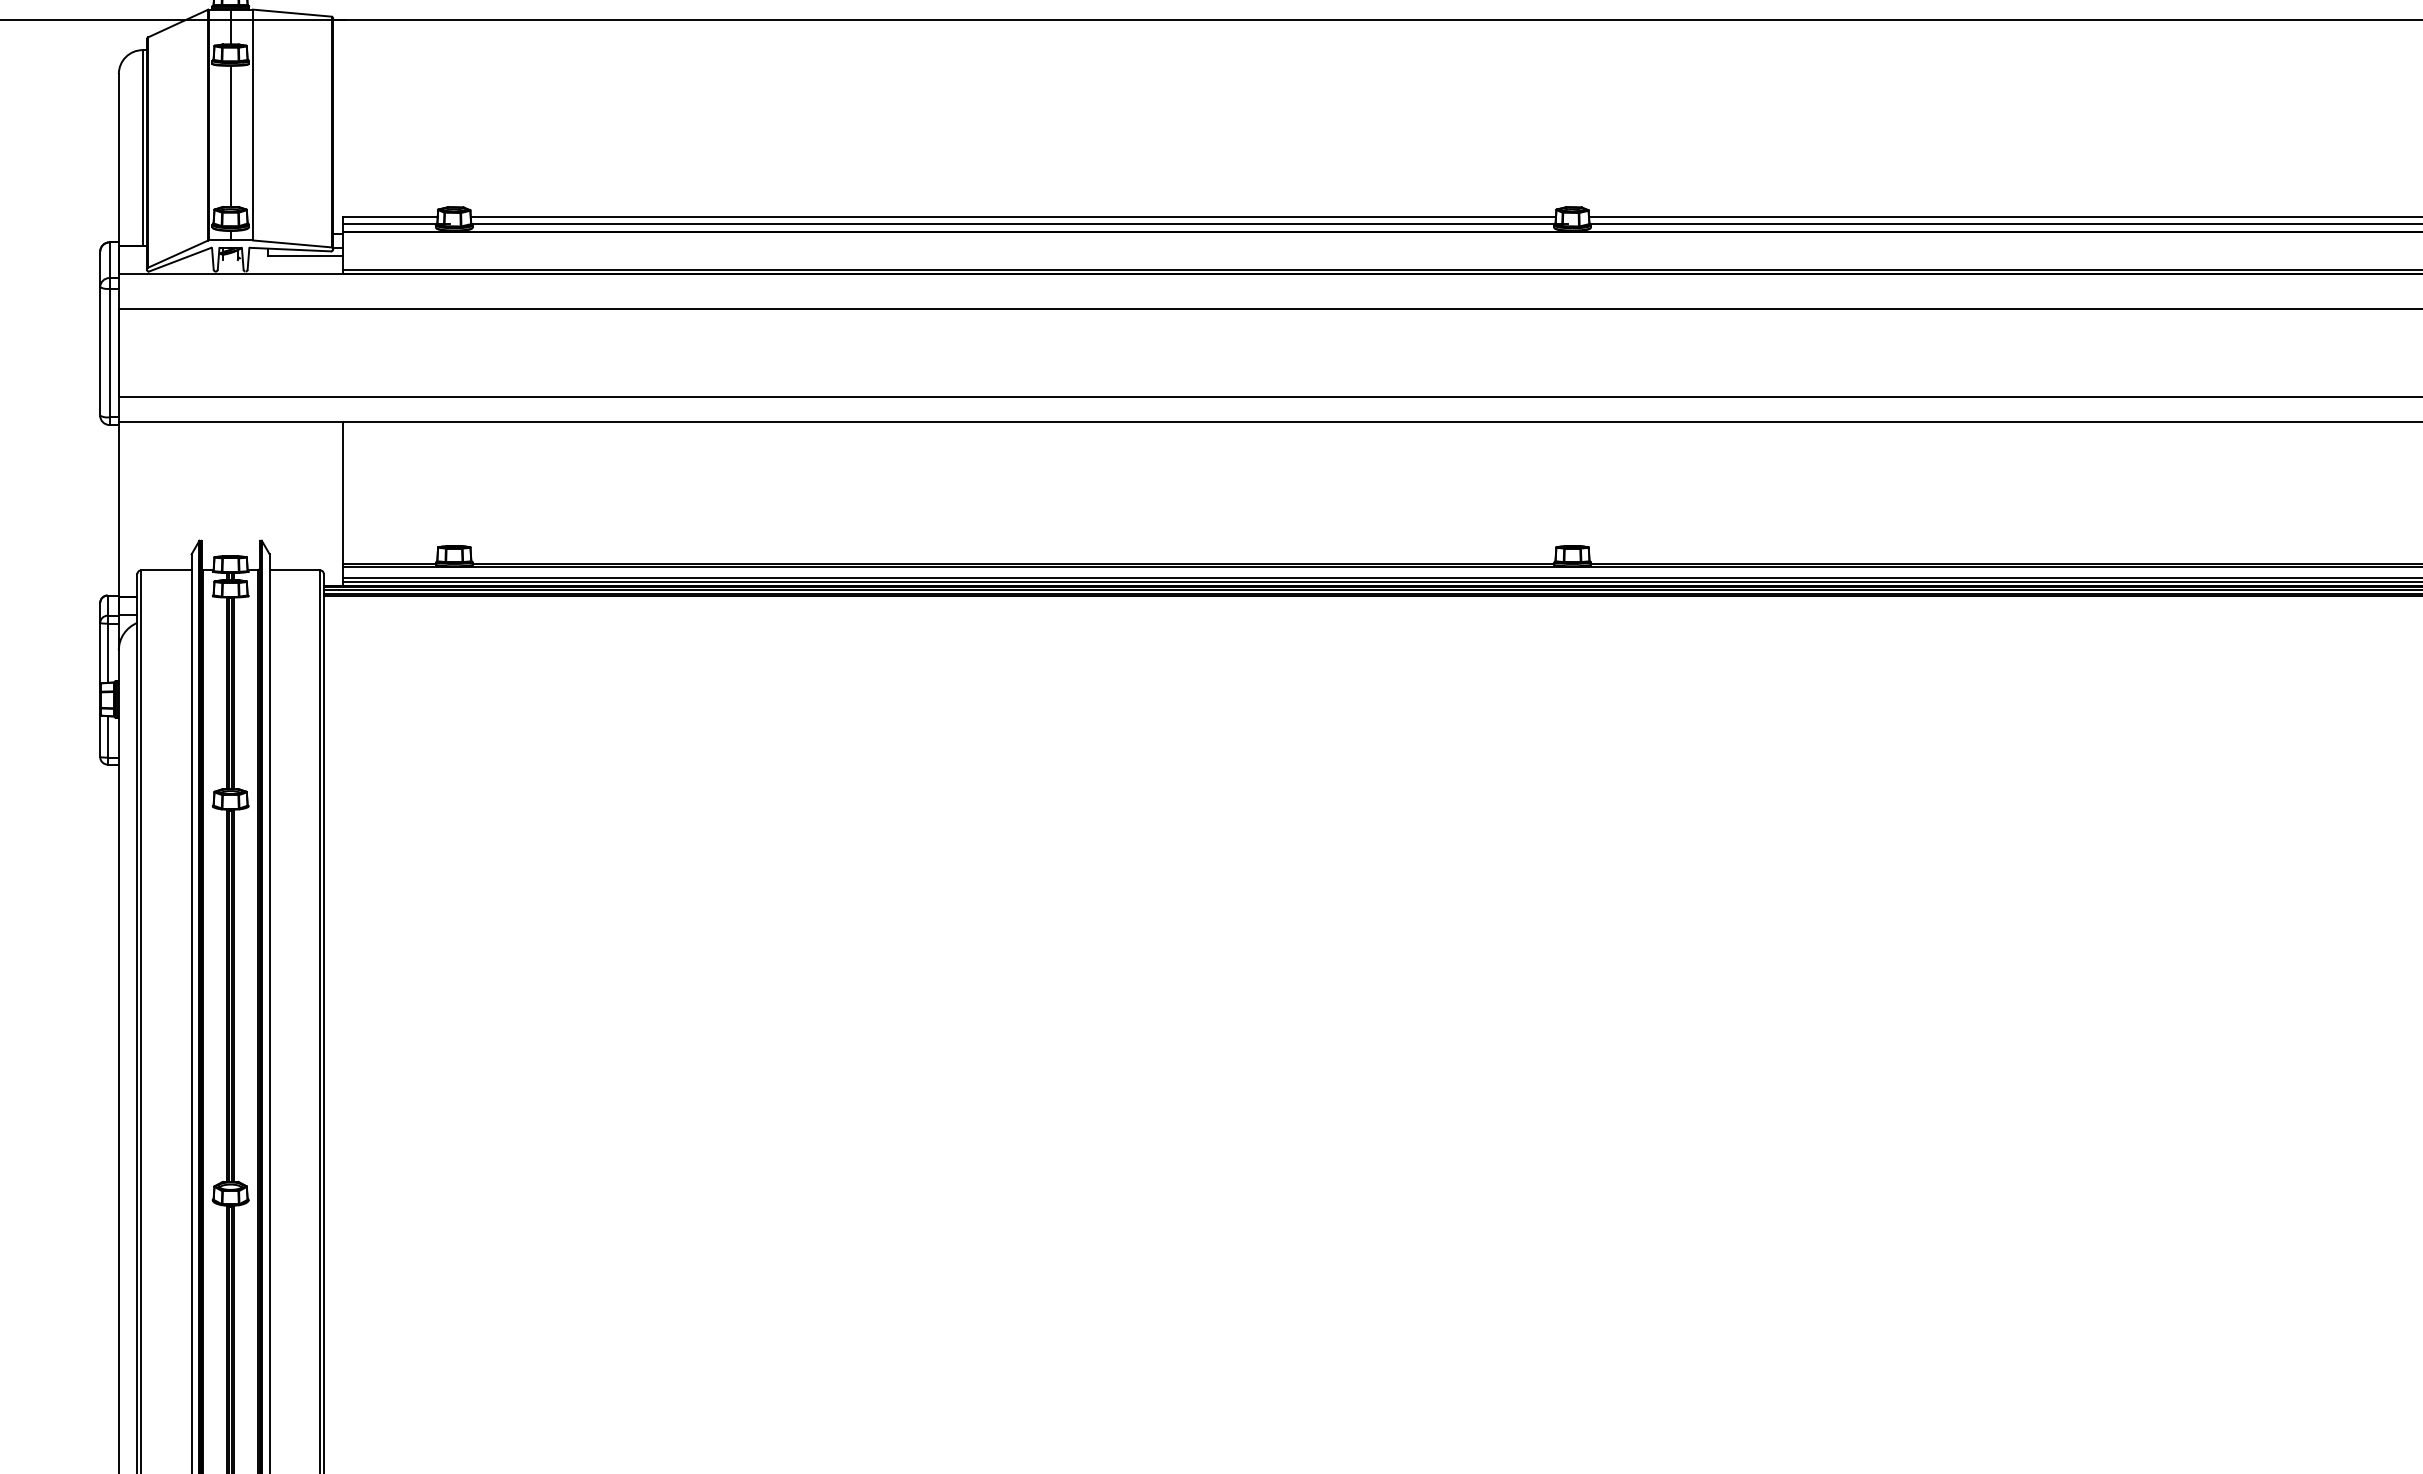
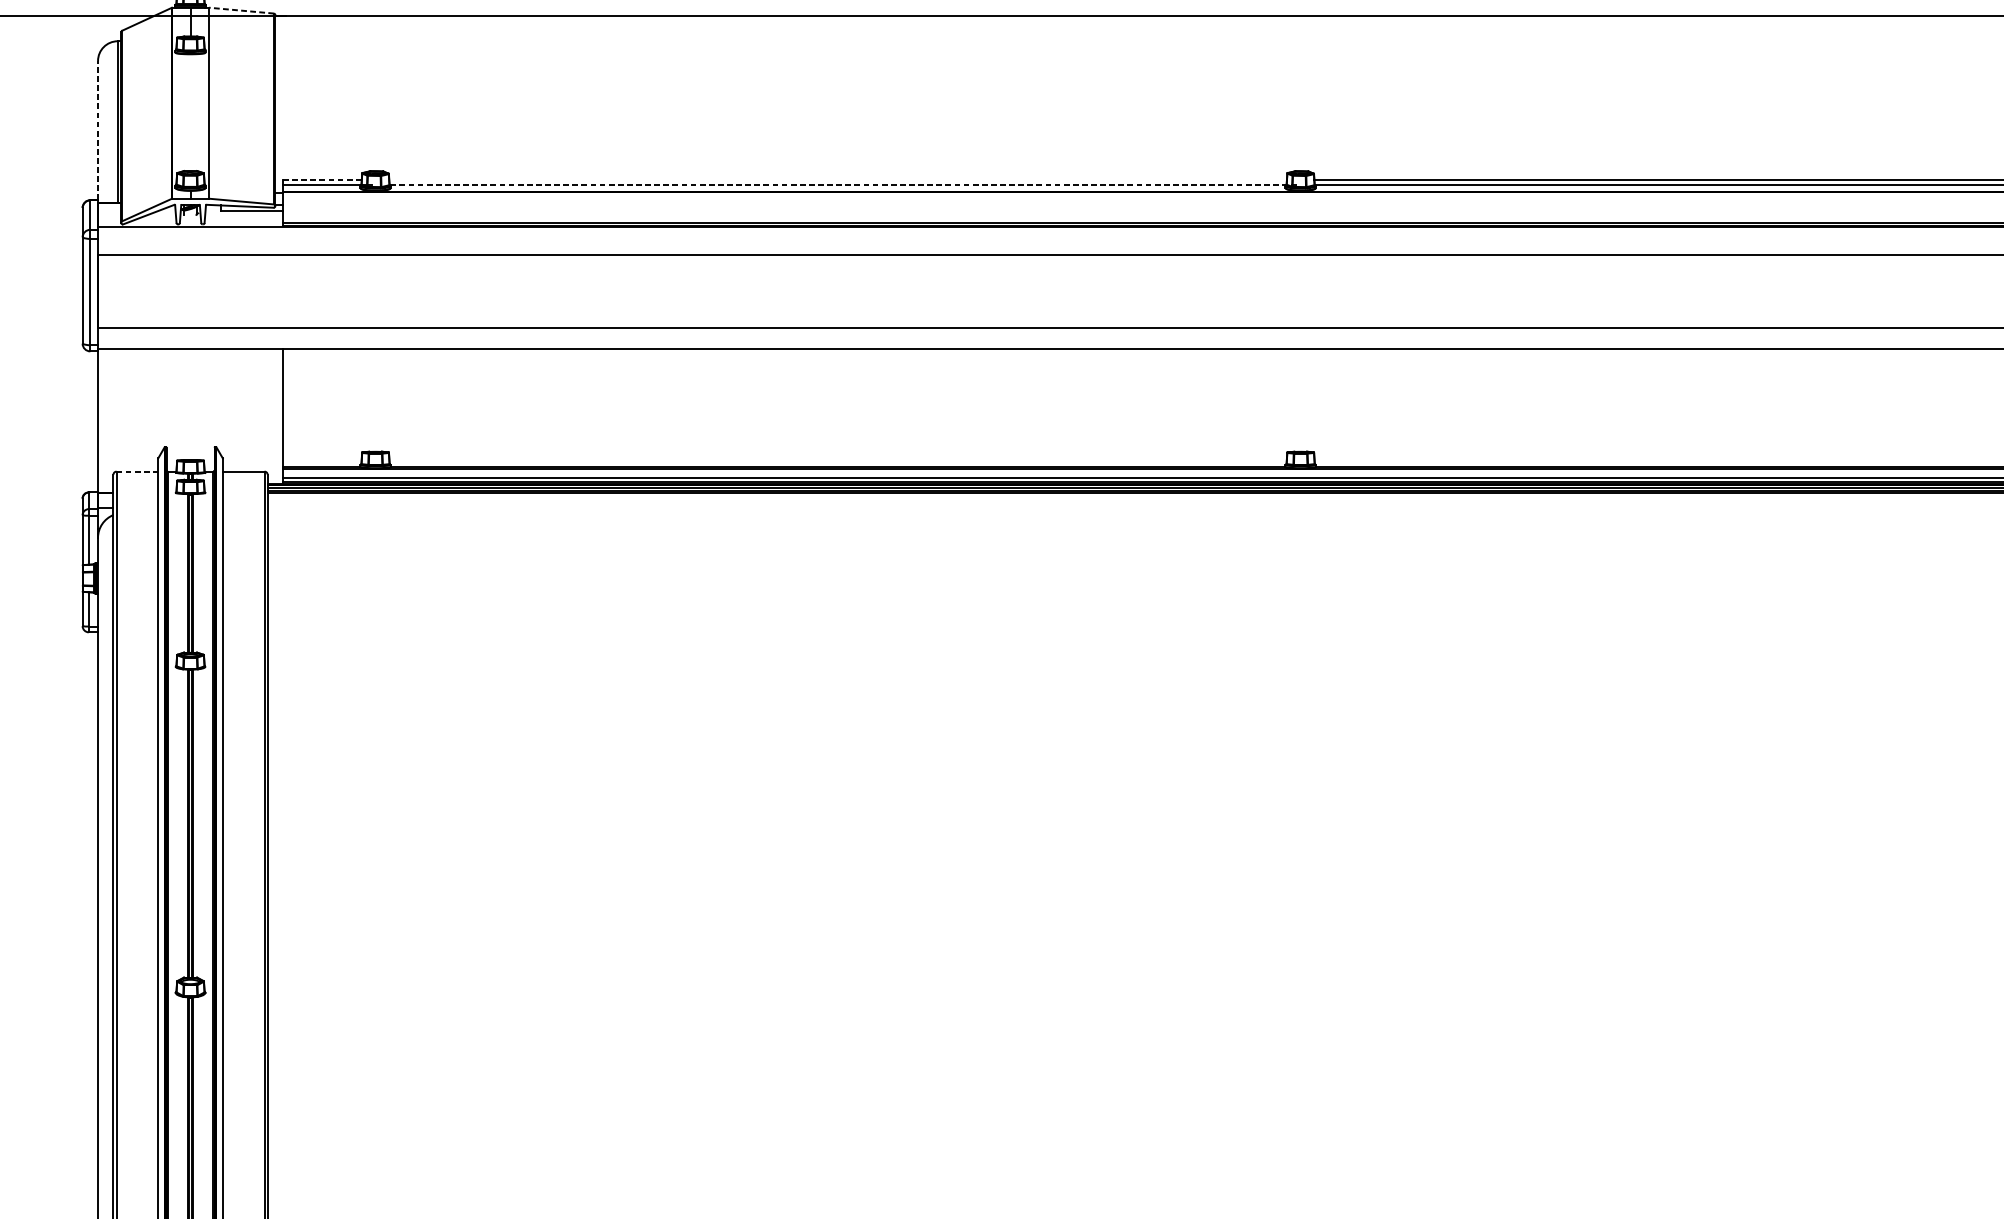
line: (291, 13) -> (240, 10), solid -> dashed
line: (230, 136) -> (190, 112), removed
line: (118, 157) -> (97, 130), solid -> dashed
line: (390, 217) -> (322, 179), solid -> dashed
line: (1012, 217) -> (837, 179), removed
line: (1020, 224) -> (843, 185), solid -> dashed
line: (166, 570) -> (137, 471), solid -> dashed

